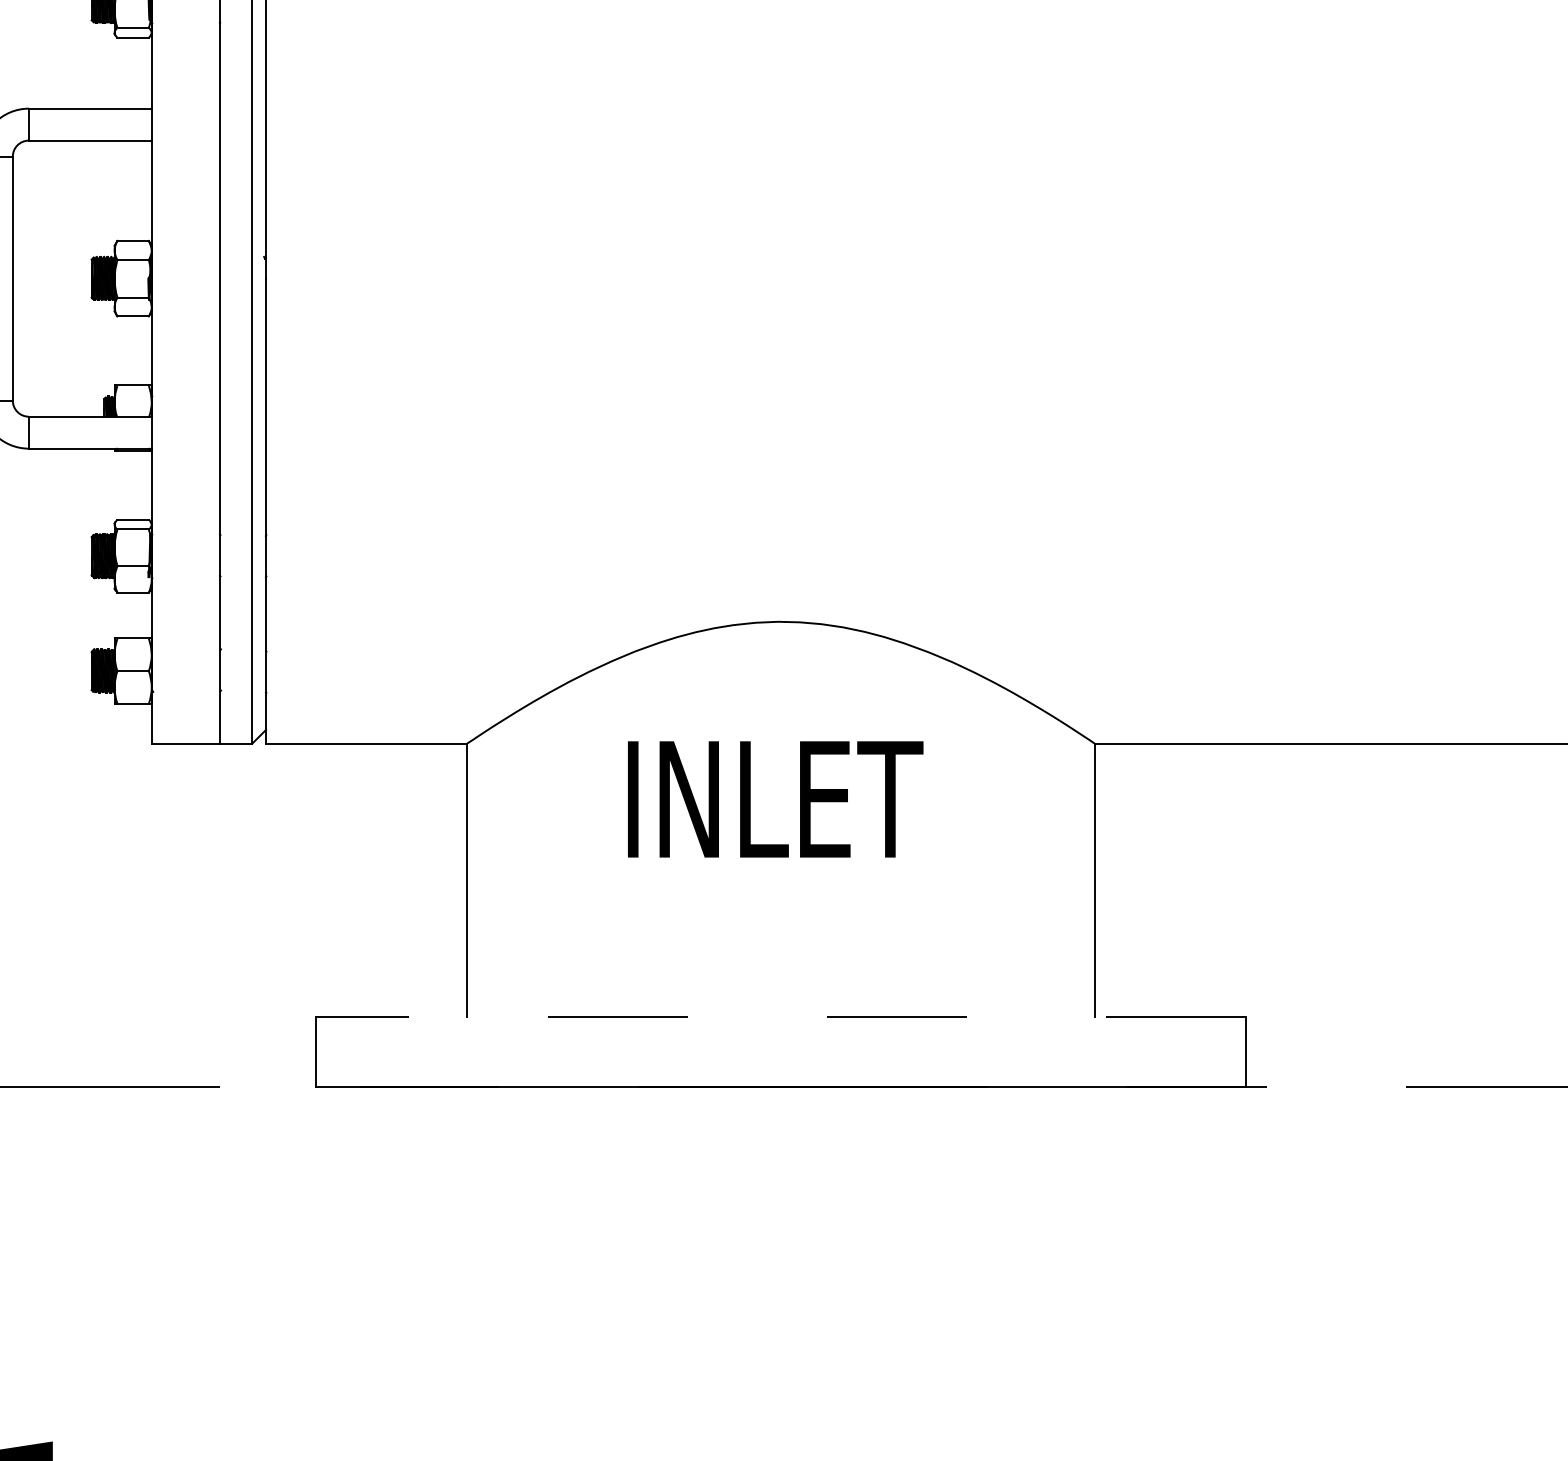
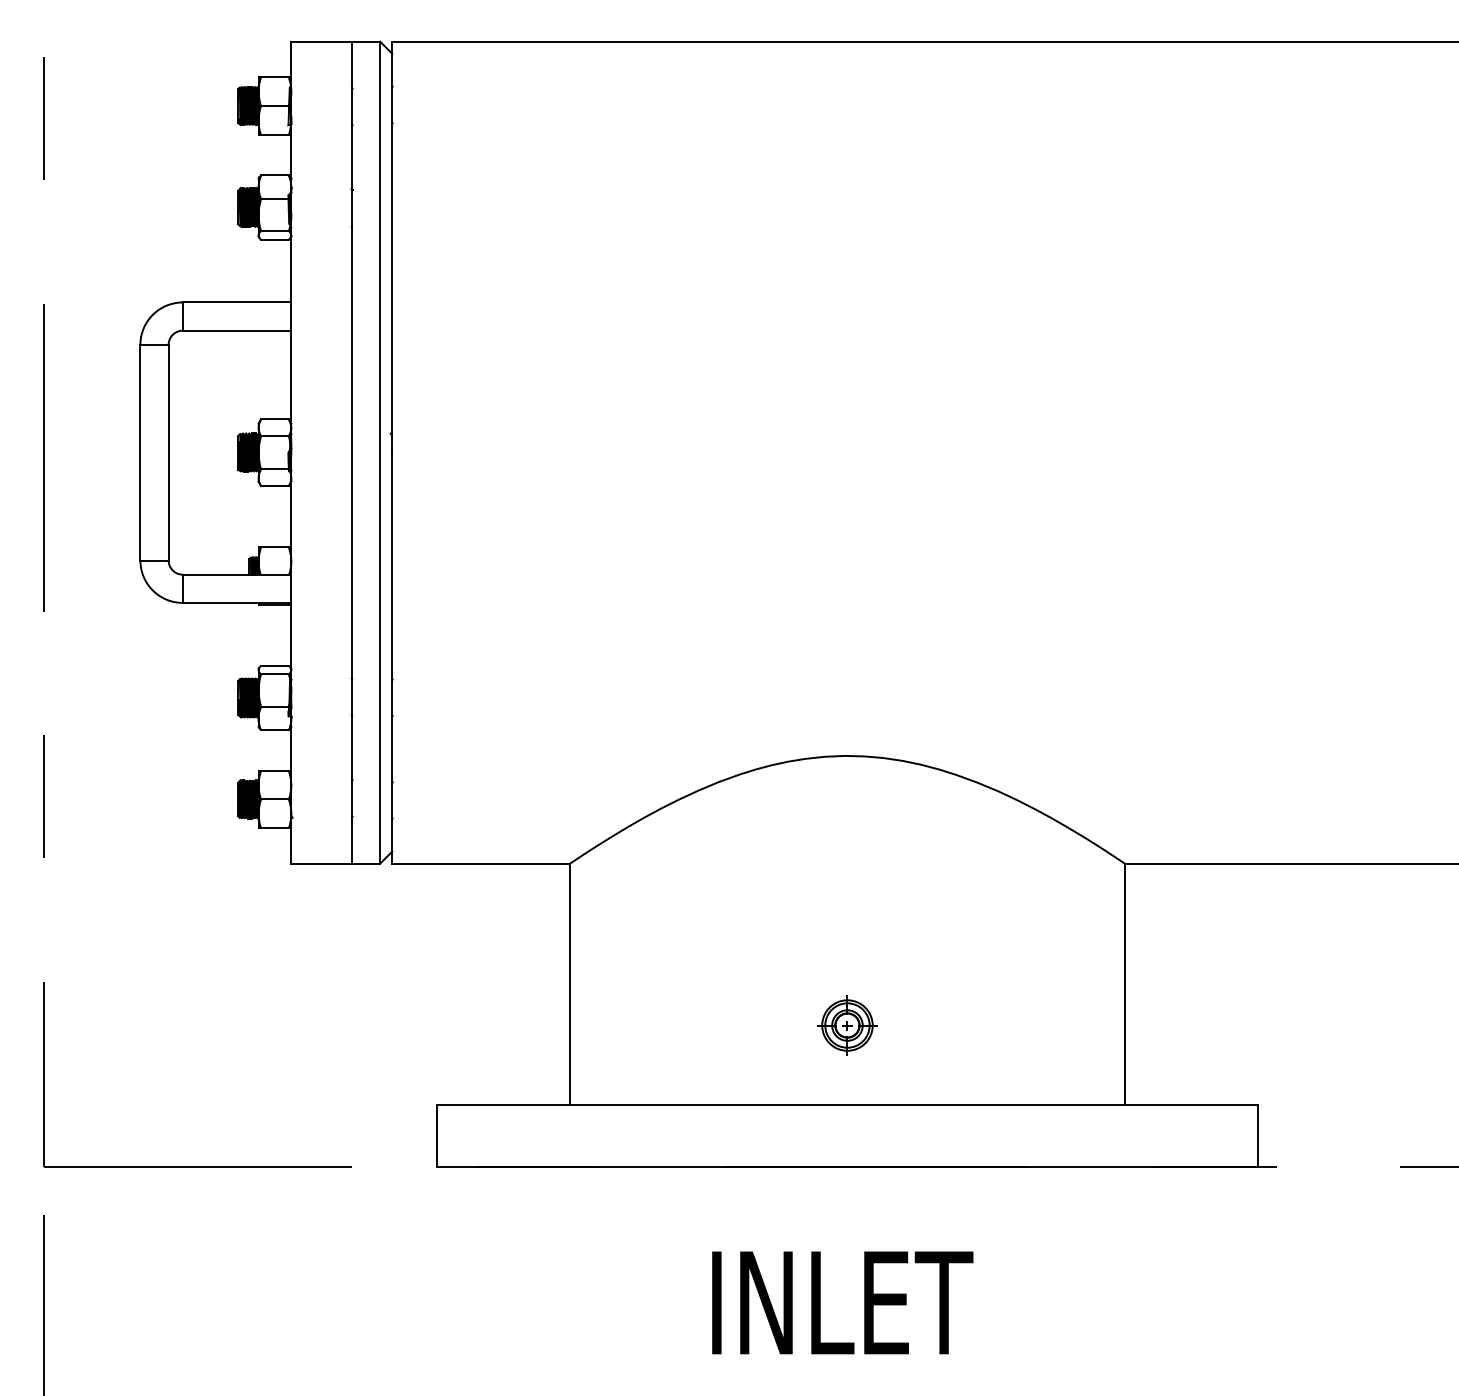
text: (775, 798) -> (842, 1302), moved
part: (781, 926) -> (847, 1025), added
line: (781, 1017) -> (847, 1105), dashed -> solid

